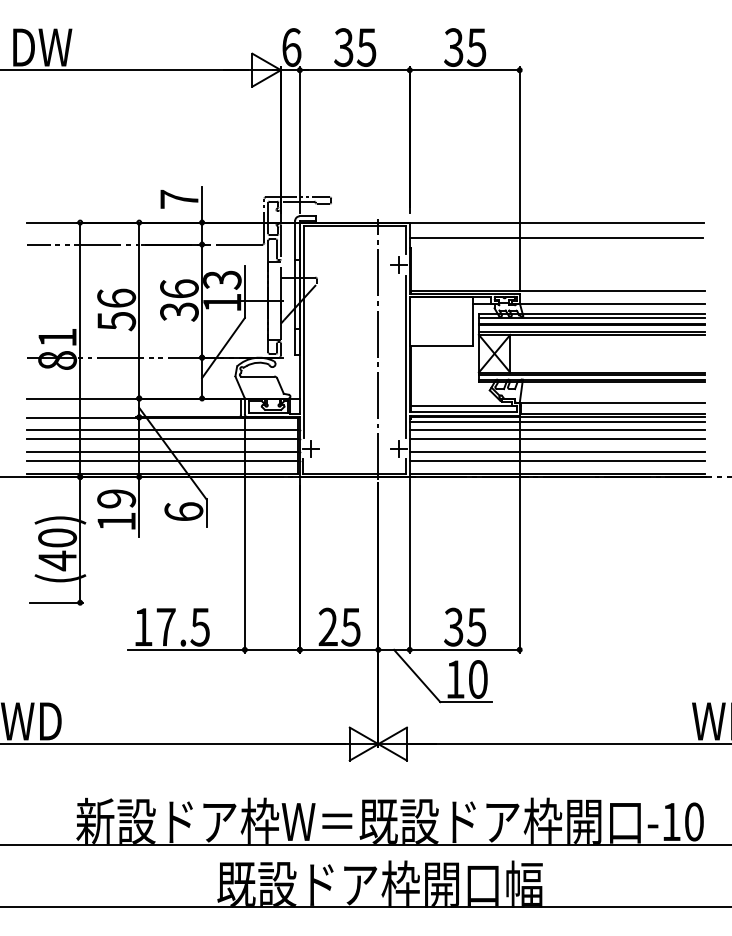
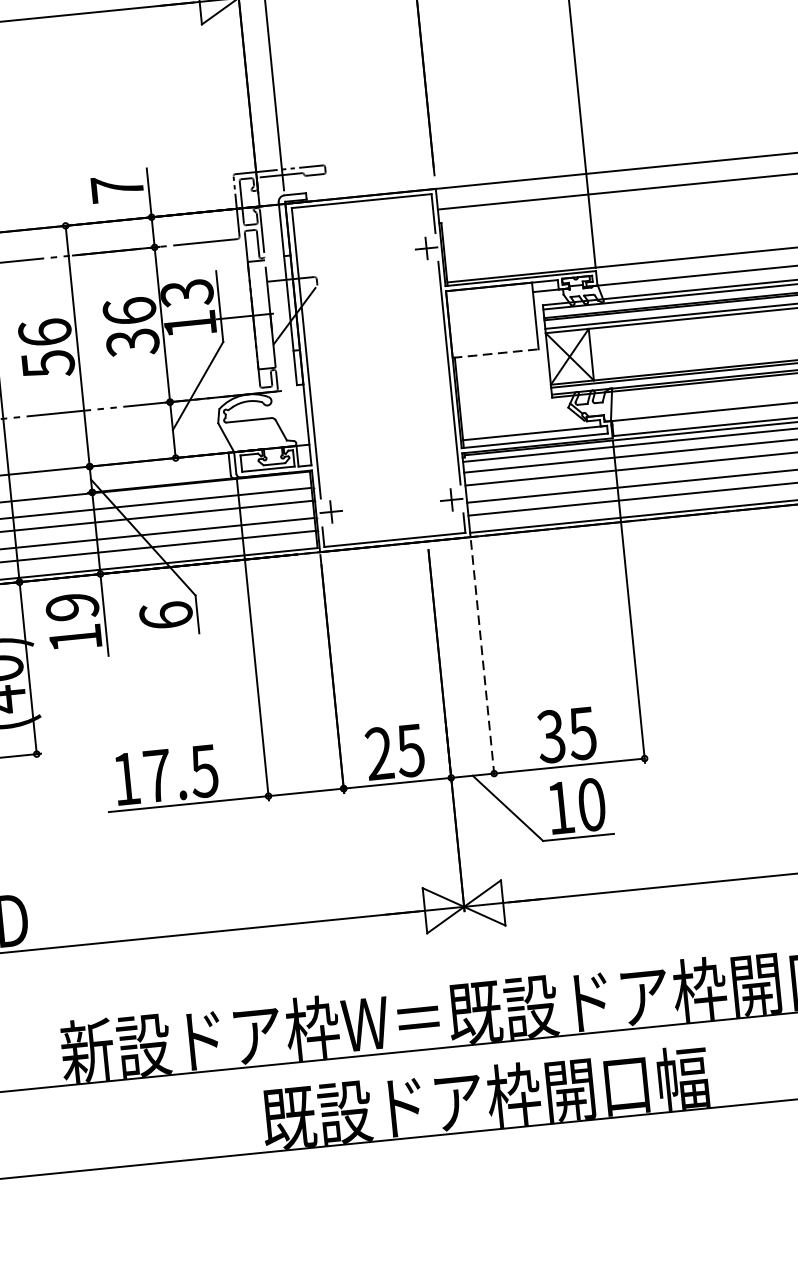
line: (441, 346) -> (496, 354), solid -> dashed
line: (378, 349) -> (410, 366), removed
line: (409, 566) -> (482, 659), solid -> dashed

